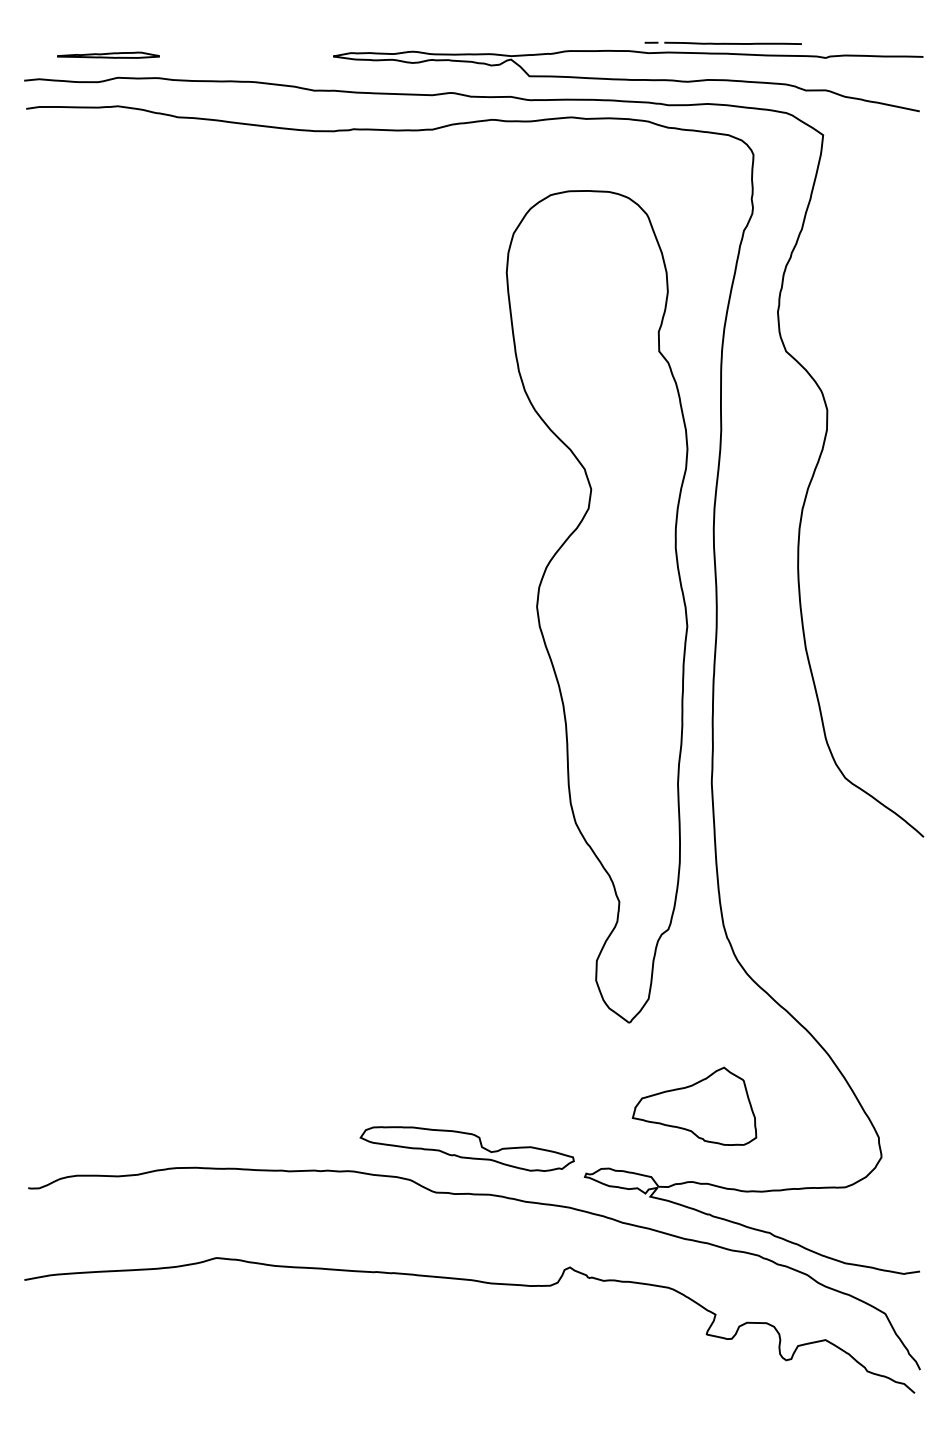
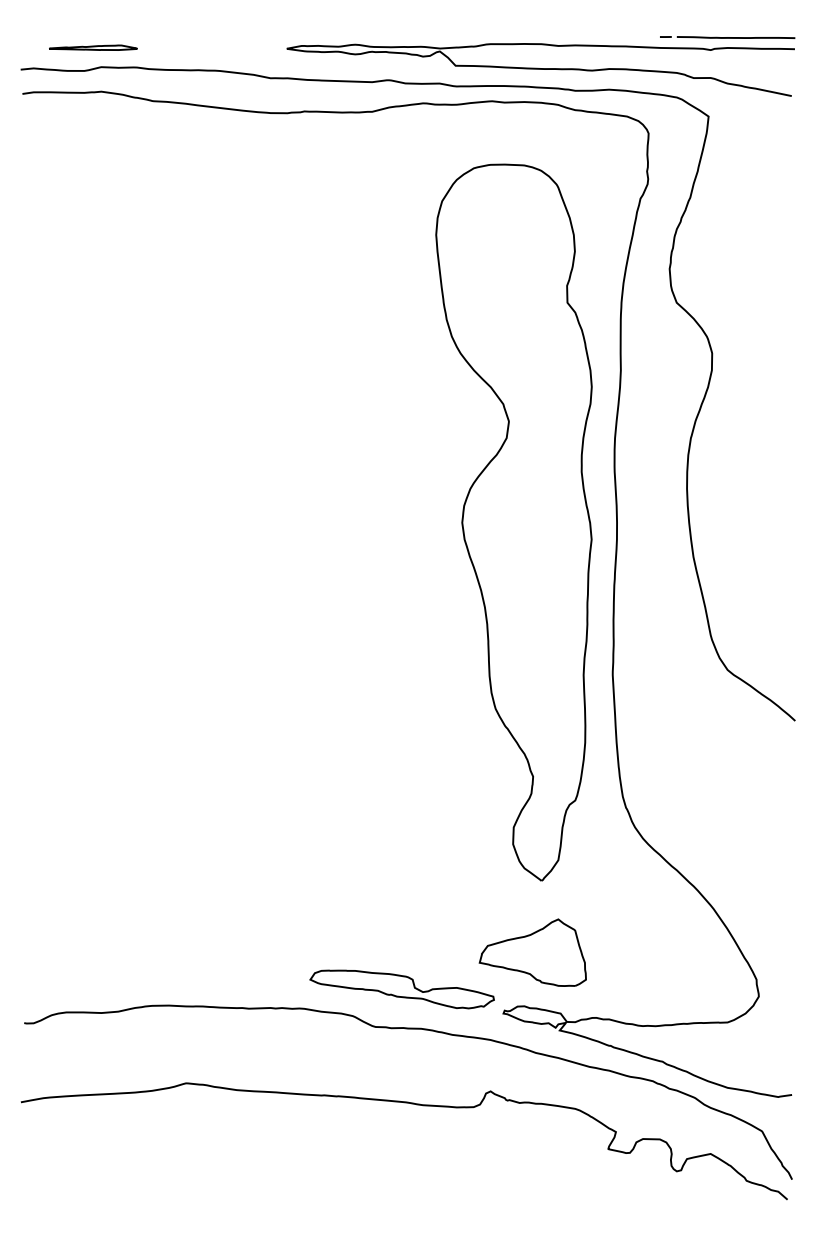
line: (723, 43) -> (727, 37), moved
part: (694, 1106) -> (532, 952), moved

